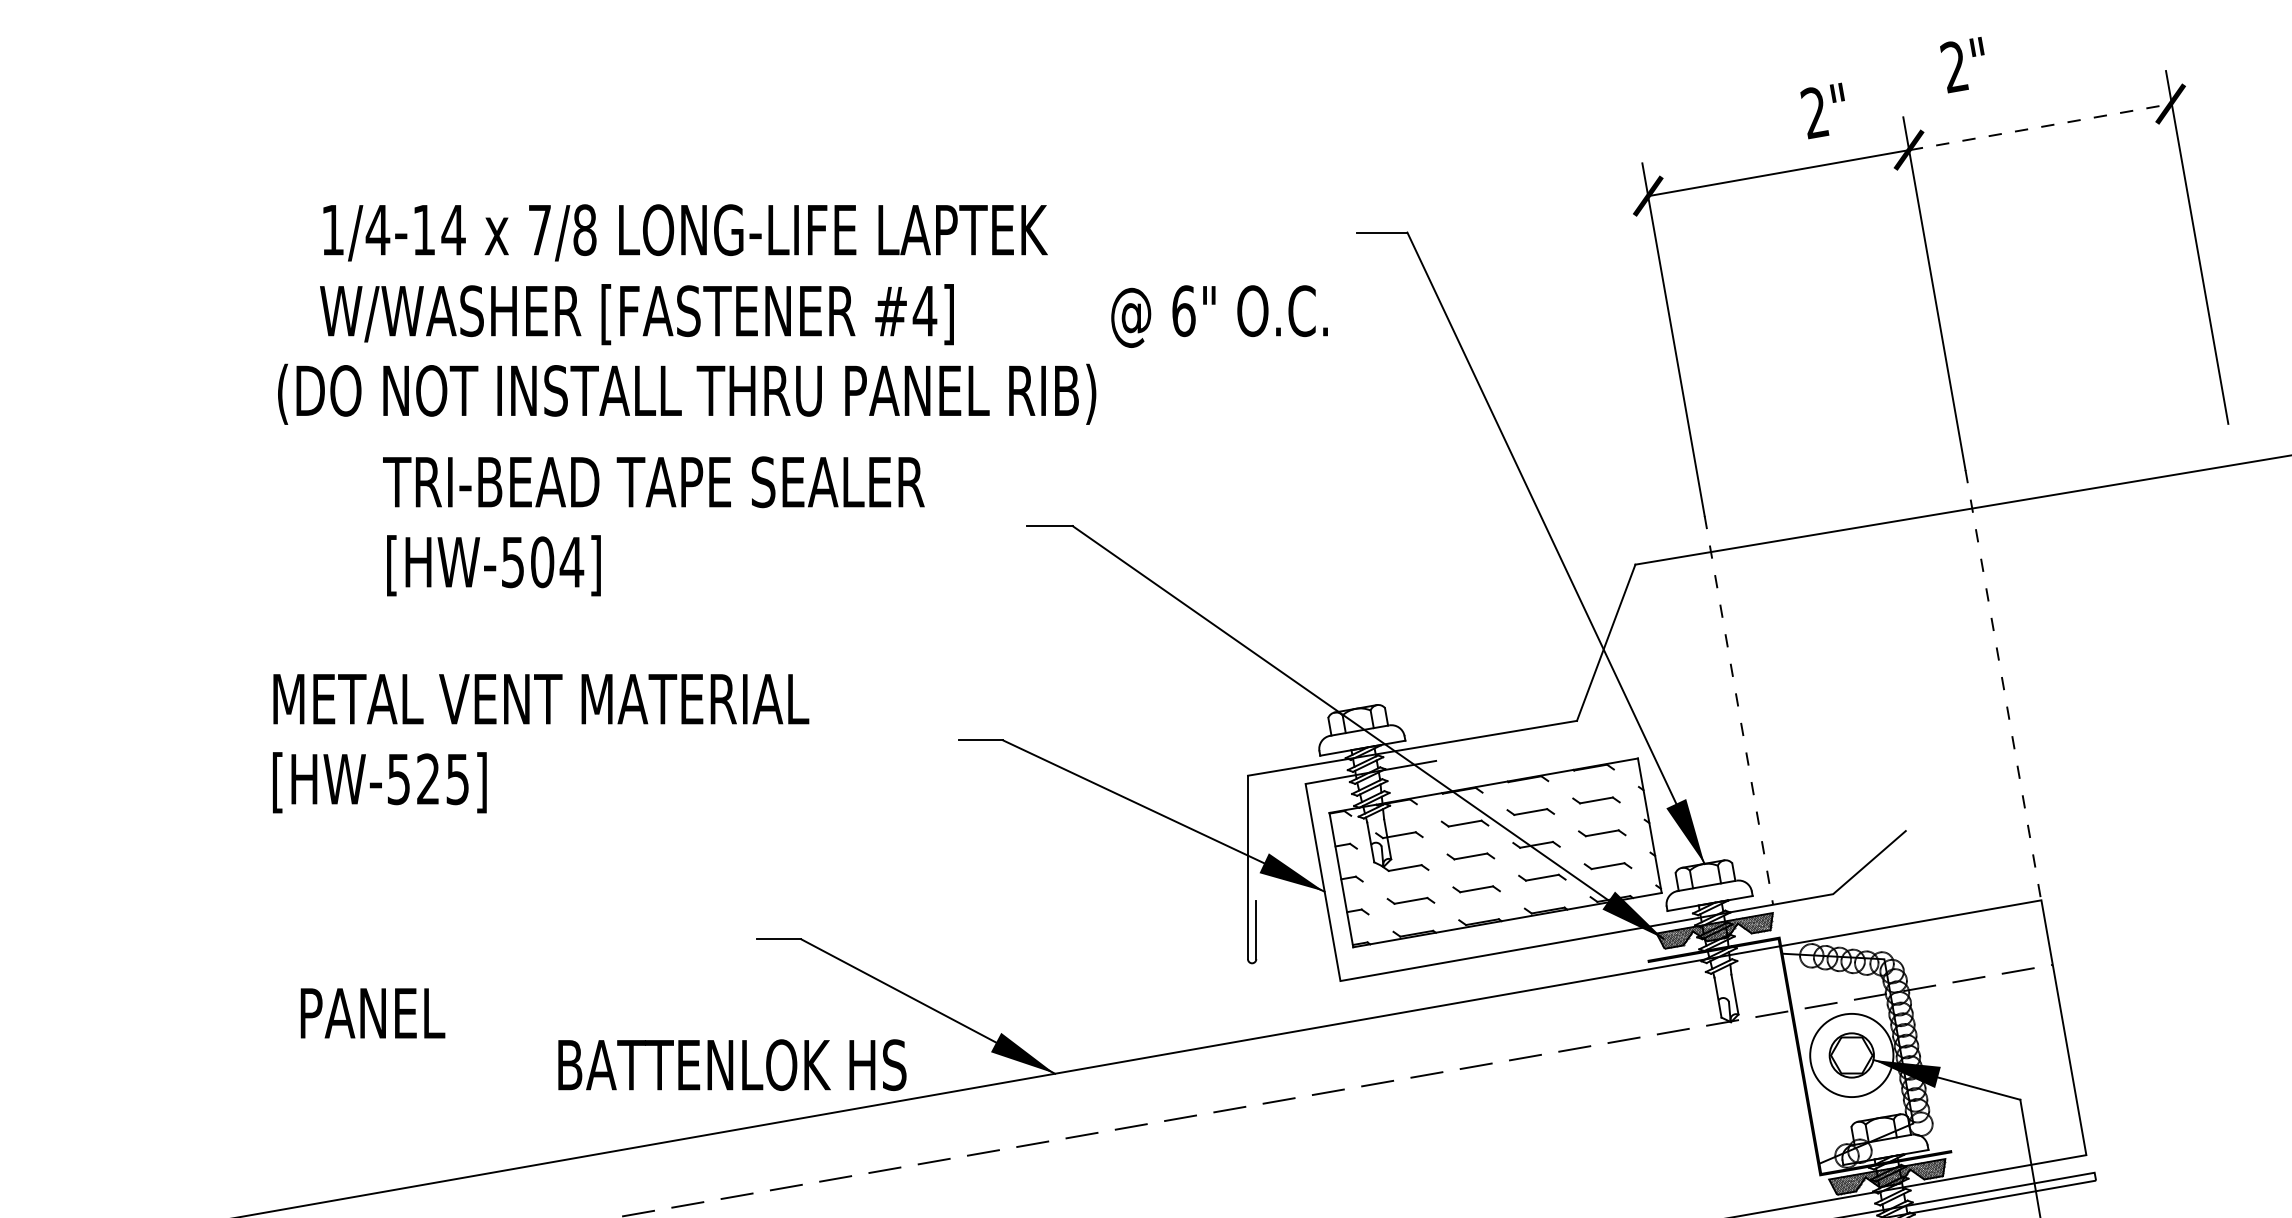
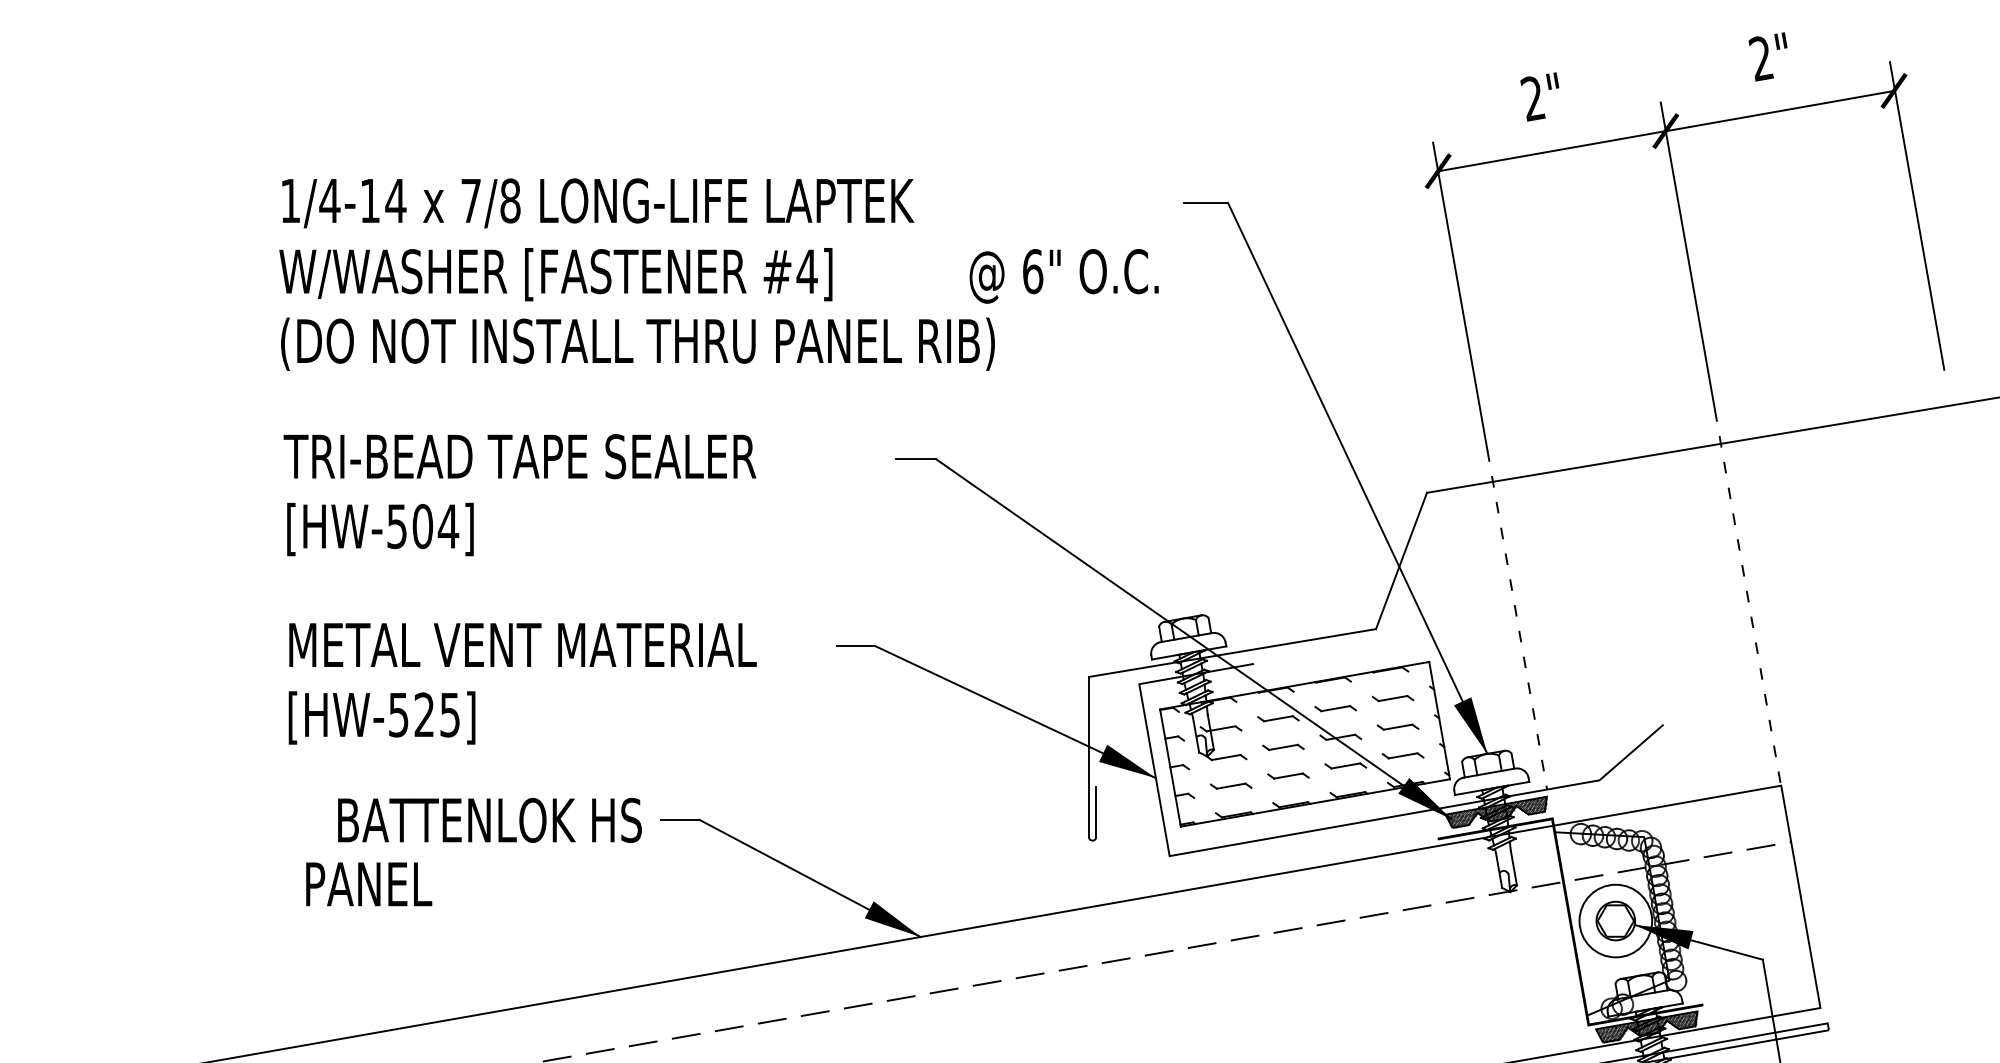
text: (1962, 65) -> (1768, 57), moved
text: (1822, 110) -> (1539, 96), moved
line: (2040, 127) -> (1780, 111), dashed -> solid
text: (687, 393) -> (638, 343), moved
text: (653, 526) -> (519, 495), moved
text: (541, 743) -> (523, 683), moved
text: (372, 1013) -> (368, 884), moved
text: (732, 1064) -> (490, 819), moved

